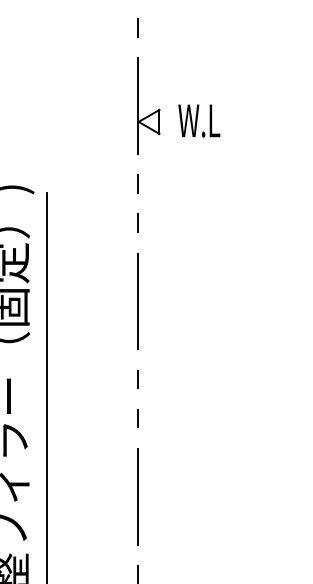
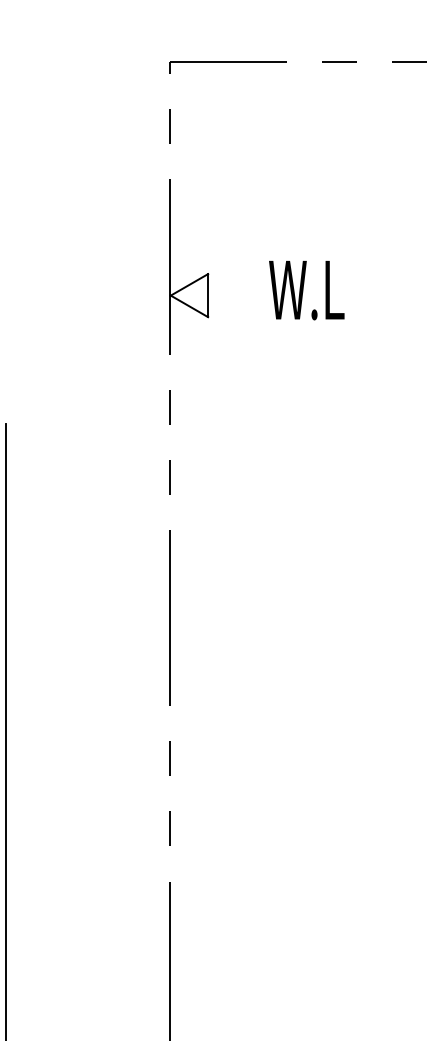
text: (199, 120) -> (307, 289), moved

